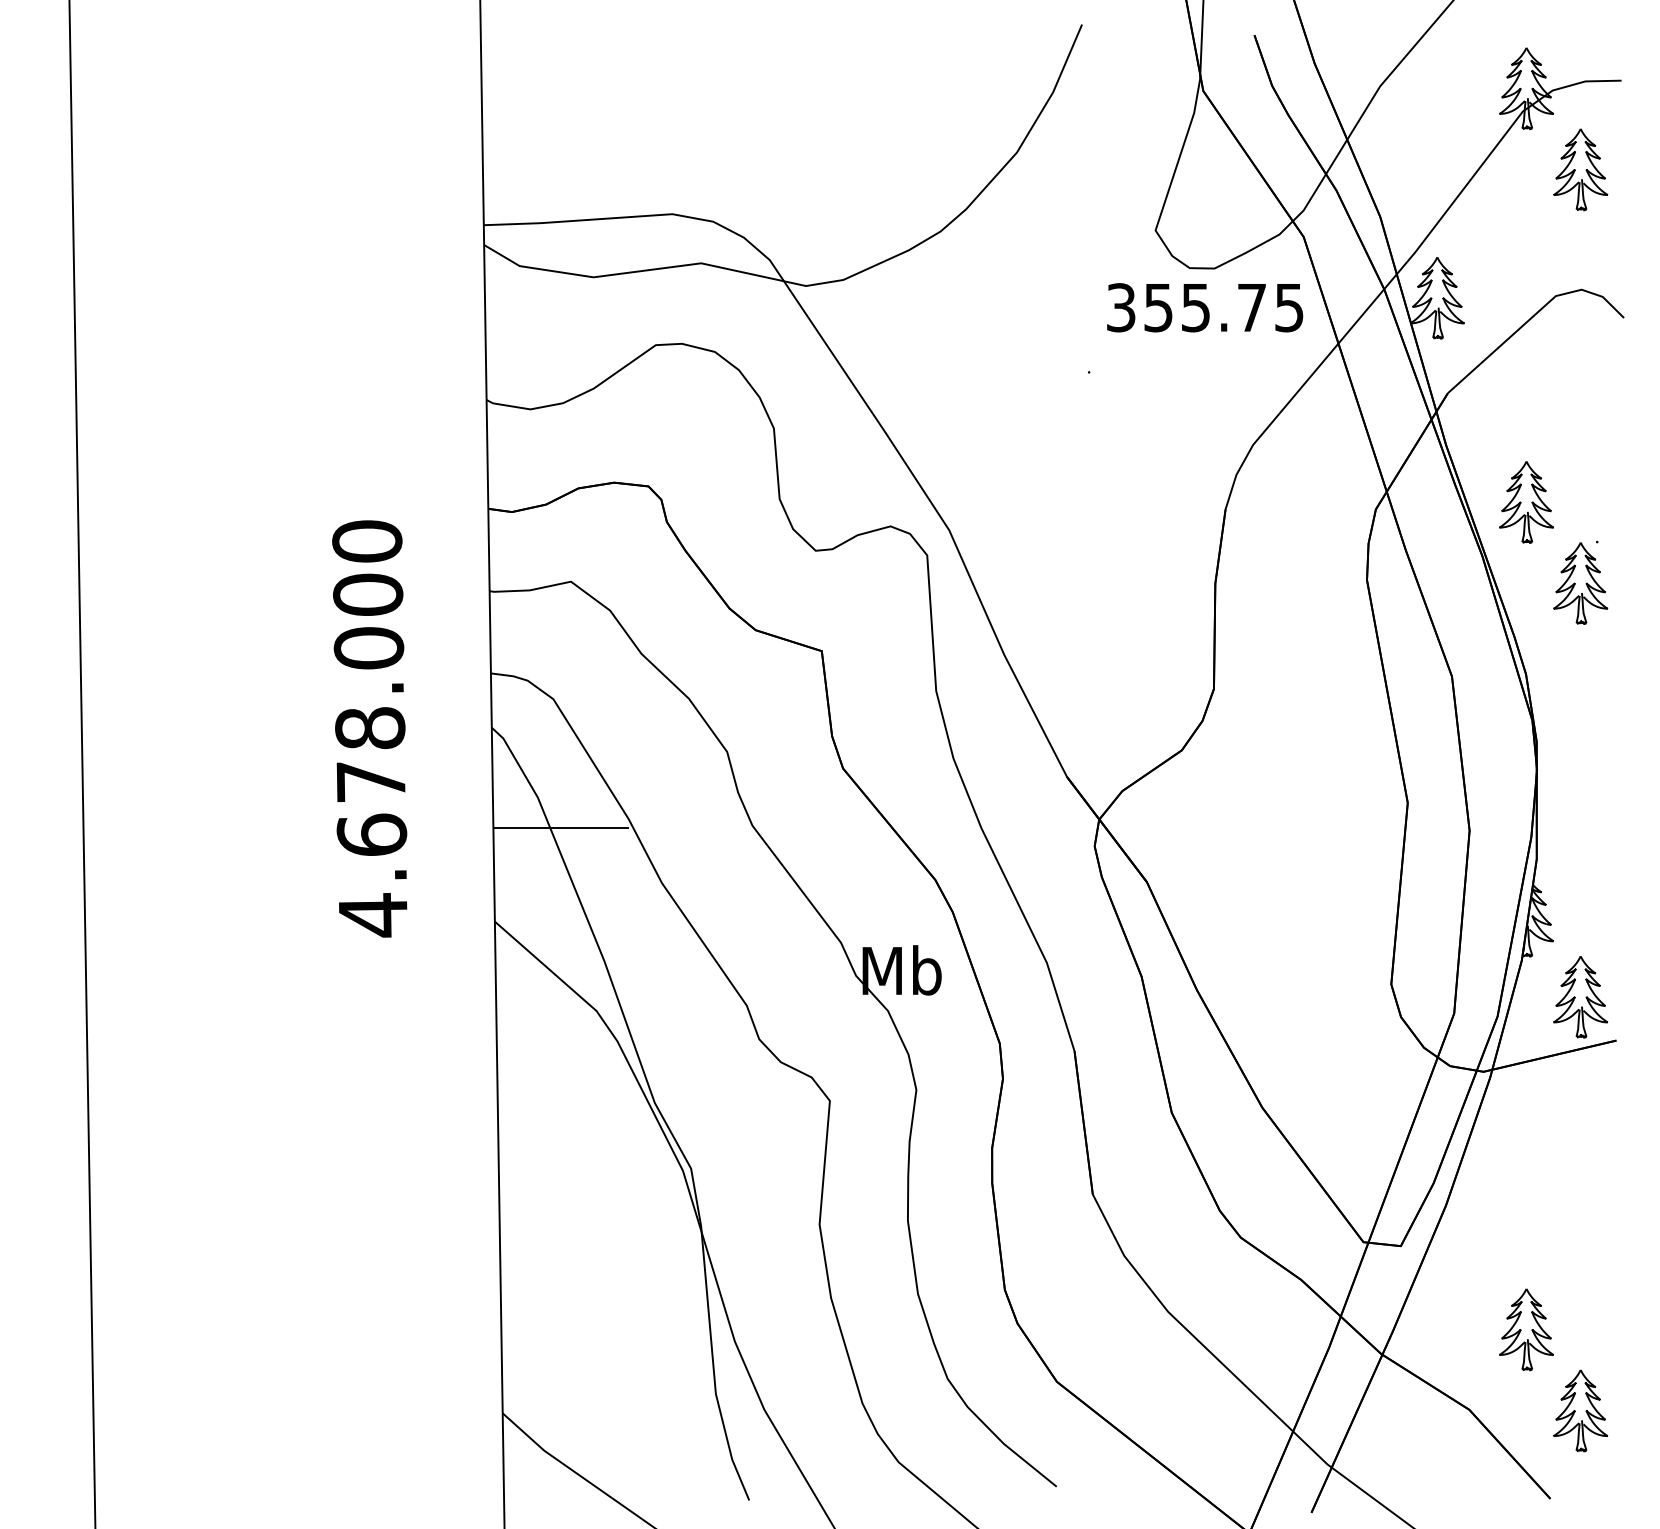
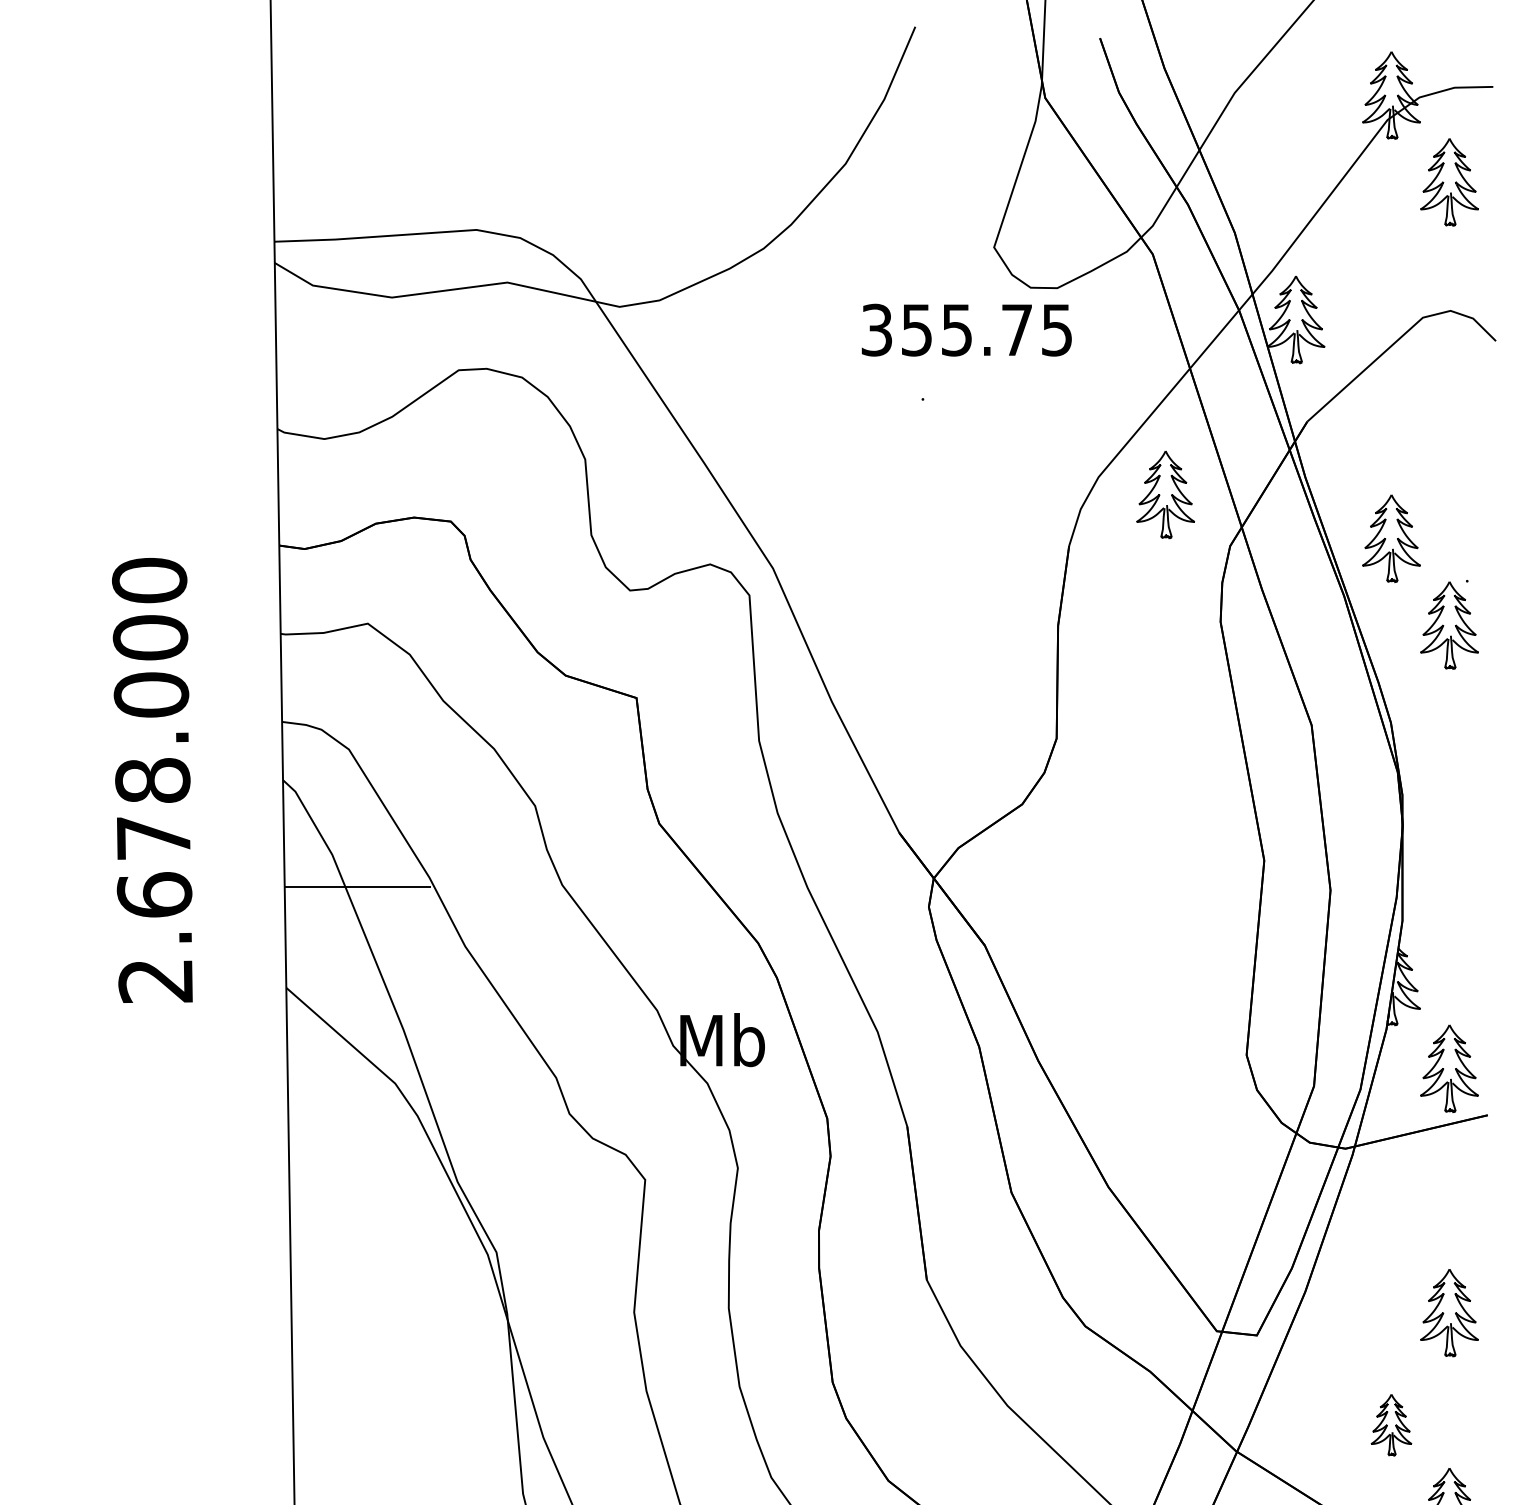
text: (1205, 307) -> (967, 329), moved
part: (1315, 461) -> (1165, 494), added
text: (372, 915) -> (155, 981), 4.678.000 -> 2.678.000
part: (1580, 1225) -> (1449, 1313), added
part: (1526, 1329) -> (1391, 1424), size x0.7

